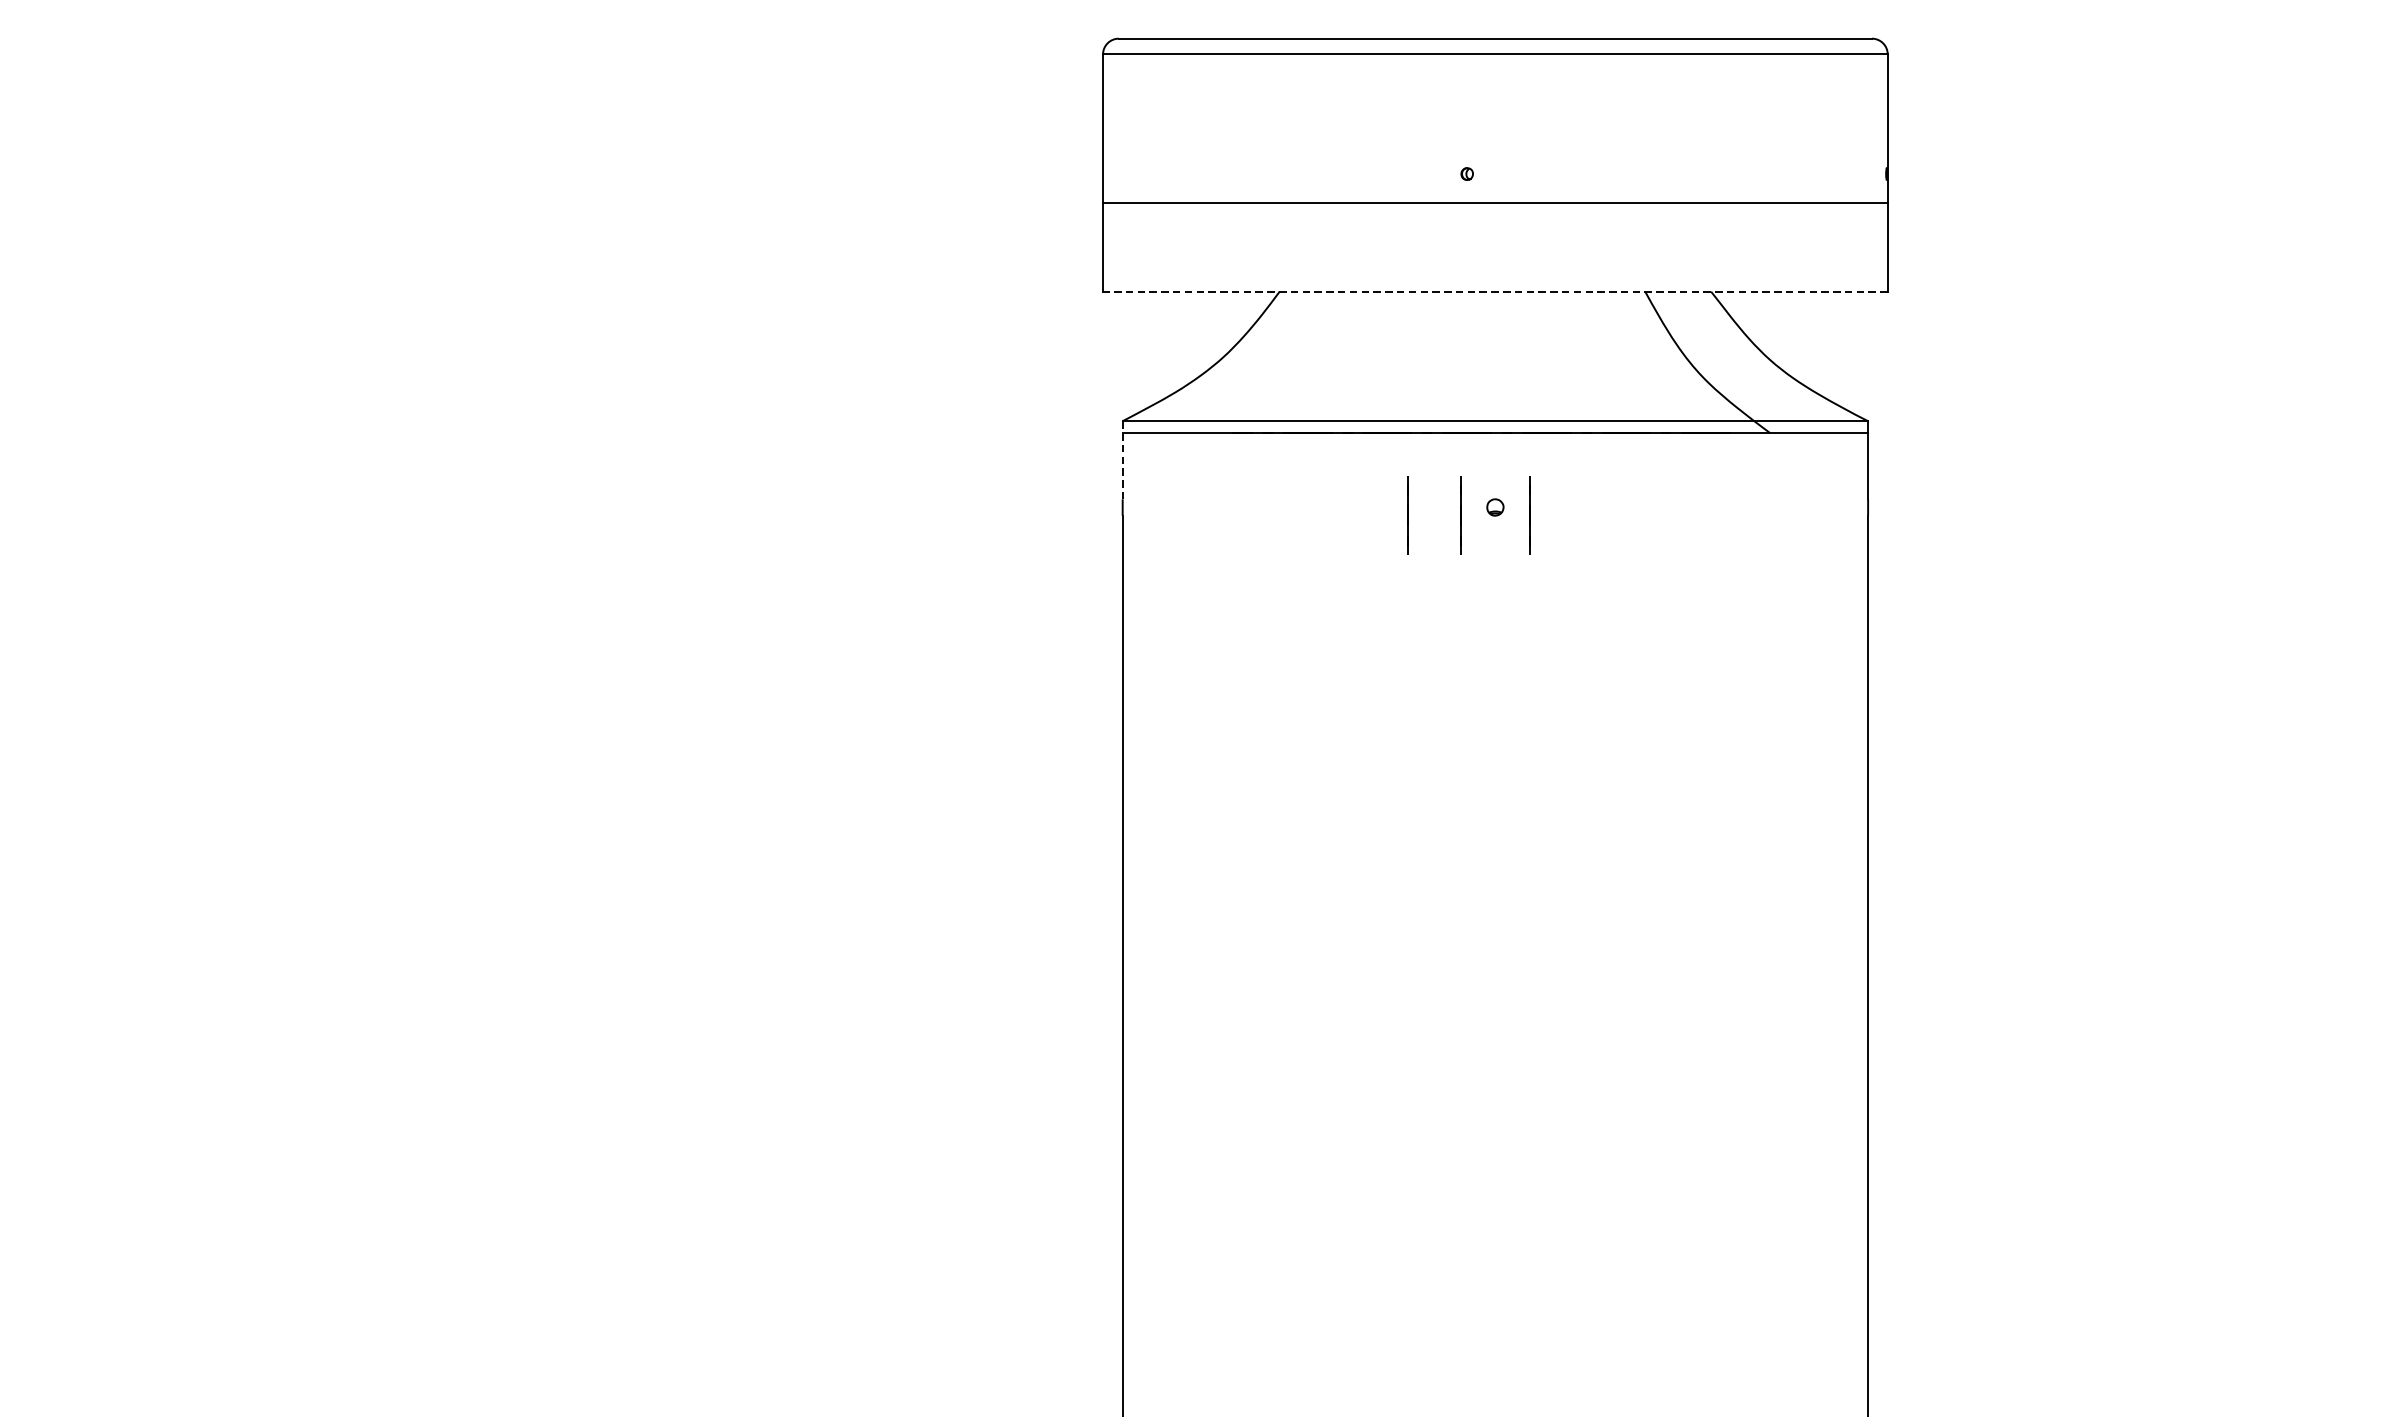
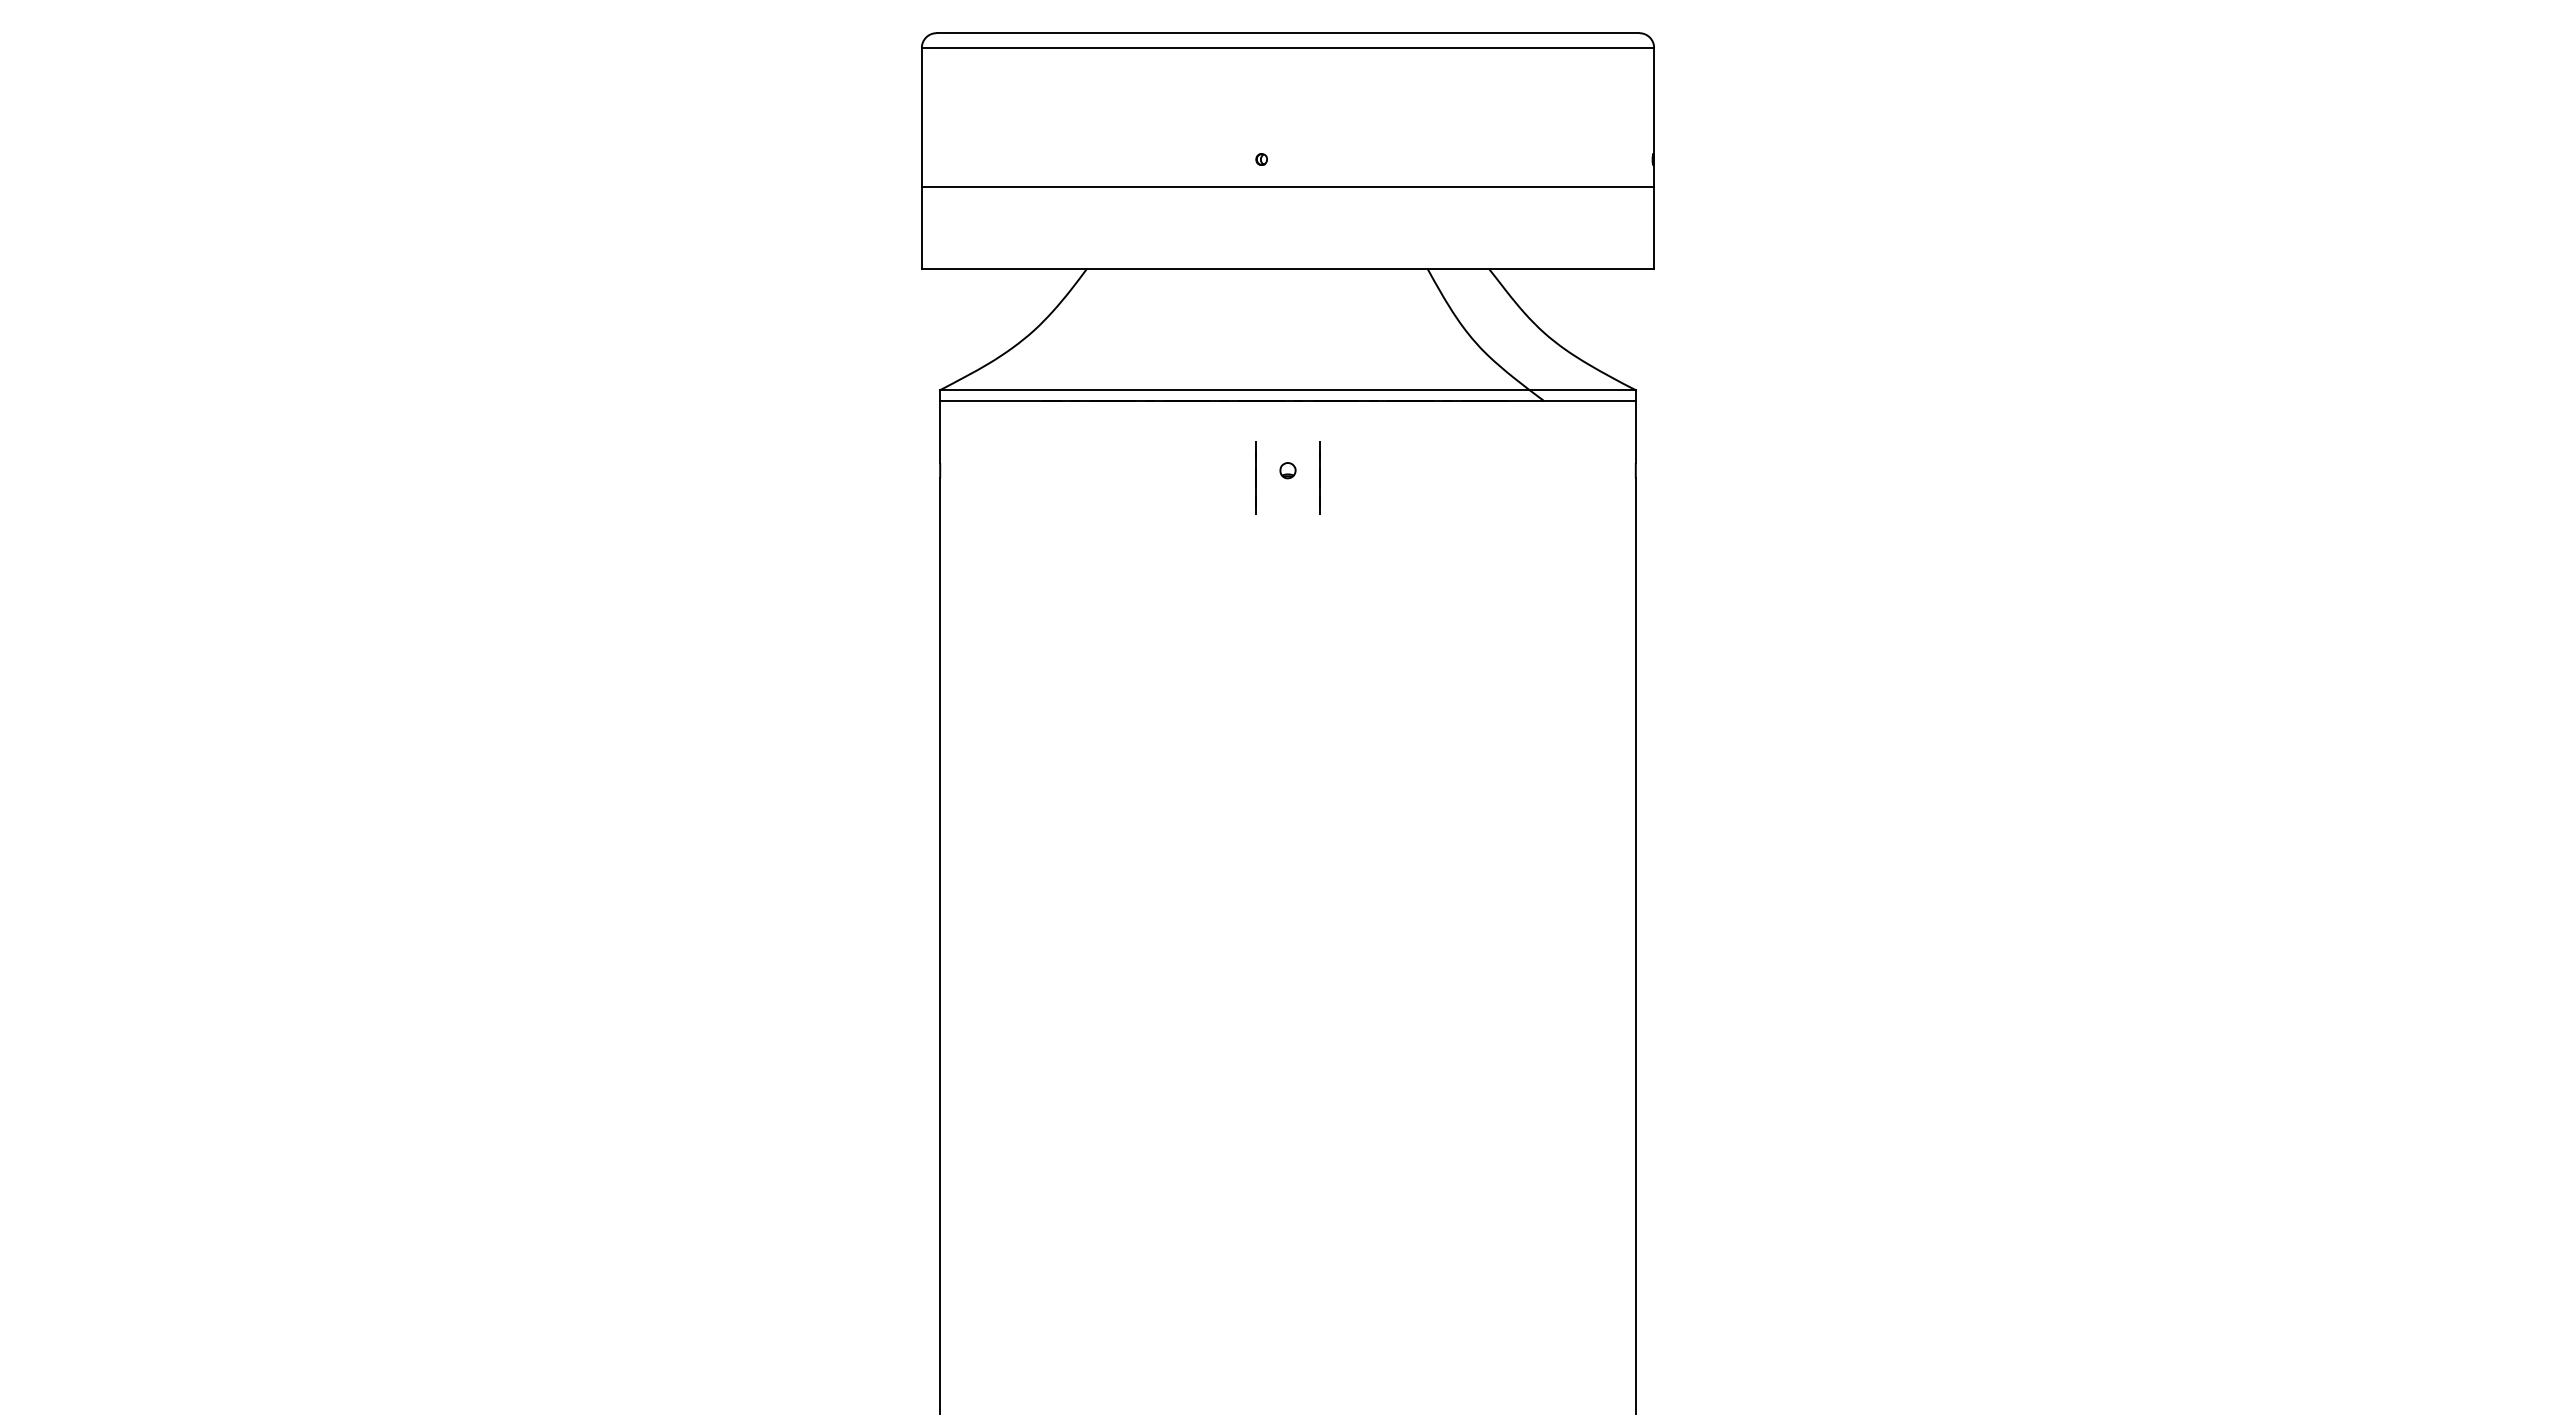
line: (1494, 291) -> (1287, 269), dashed -> solid
line: (1123, 461) -> (940, 427), dashed -> solid
line: (1406, 514) -> (1205, 477), removed

